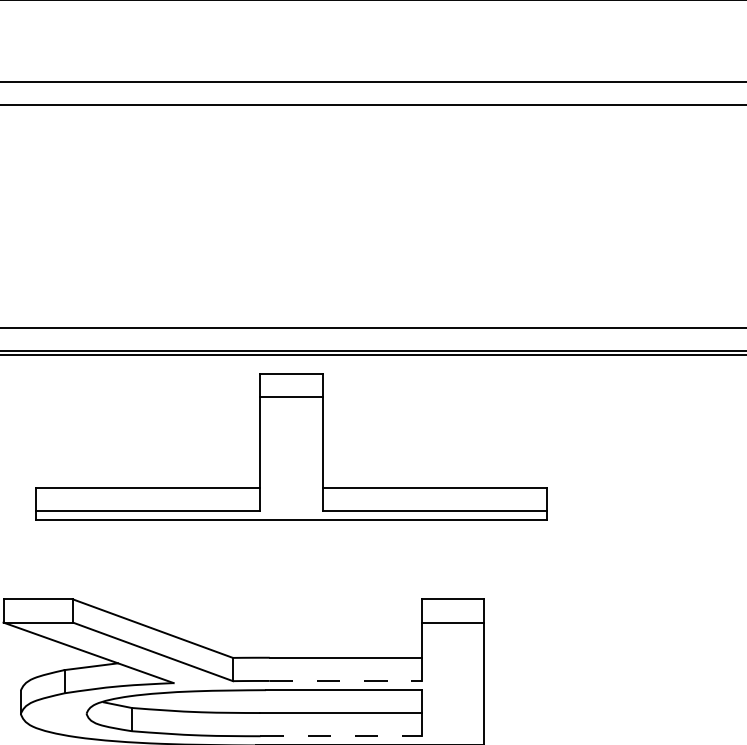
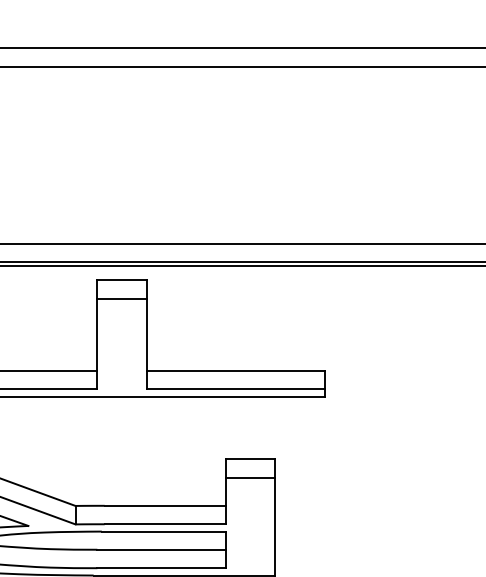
line: (345, 680) -> (164, 523), dashed -> solid
line: (341, 736) -> (161, 568), dashed -> solid

